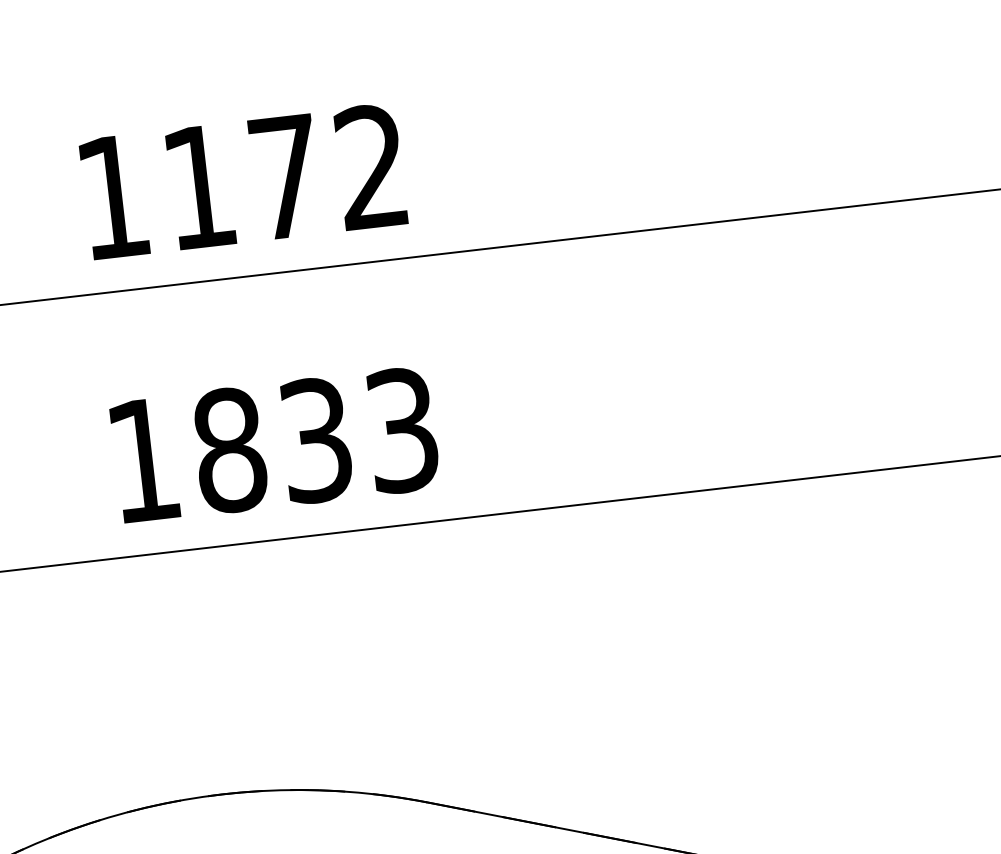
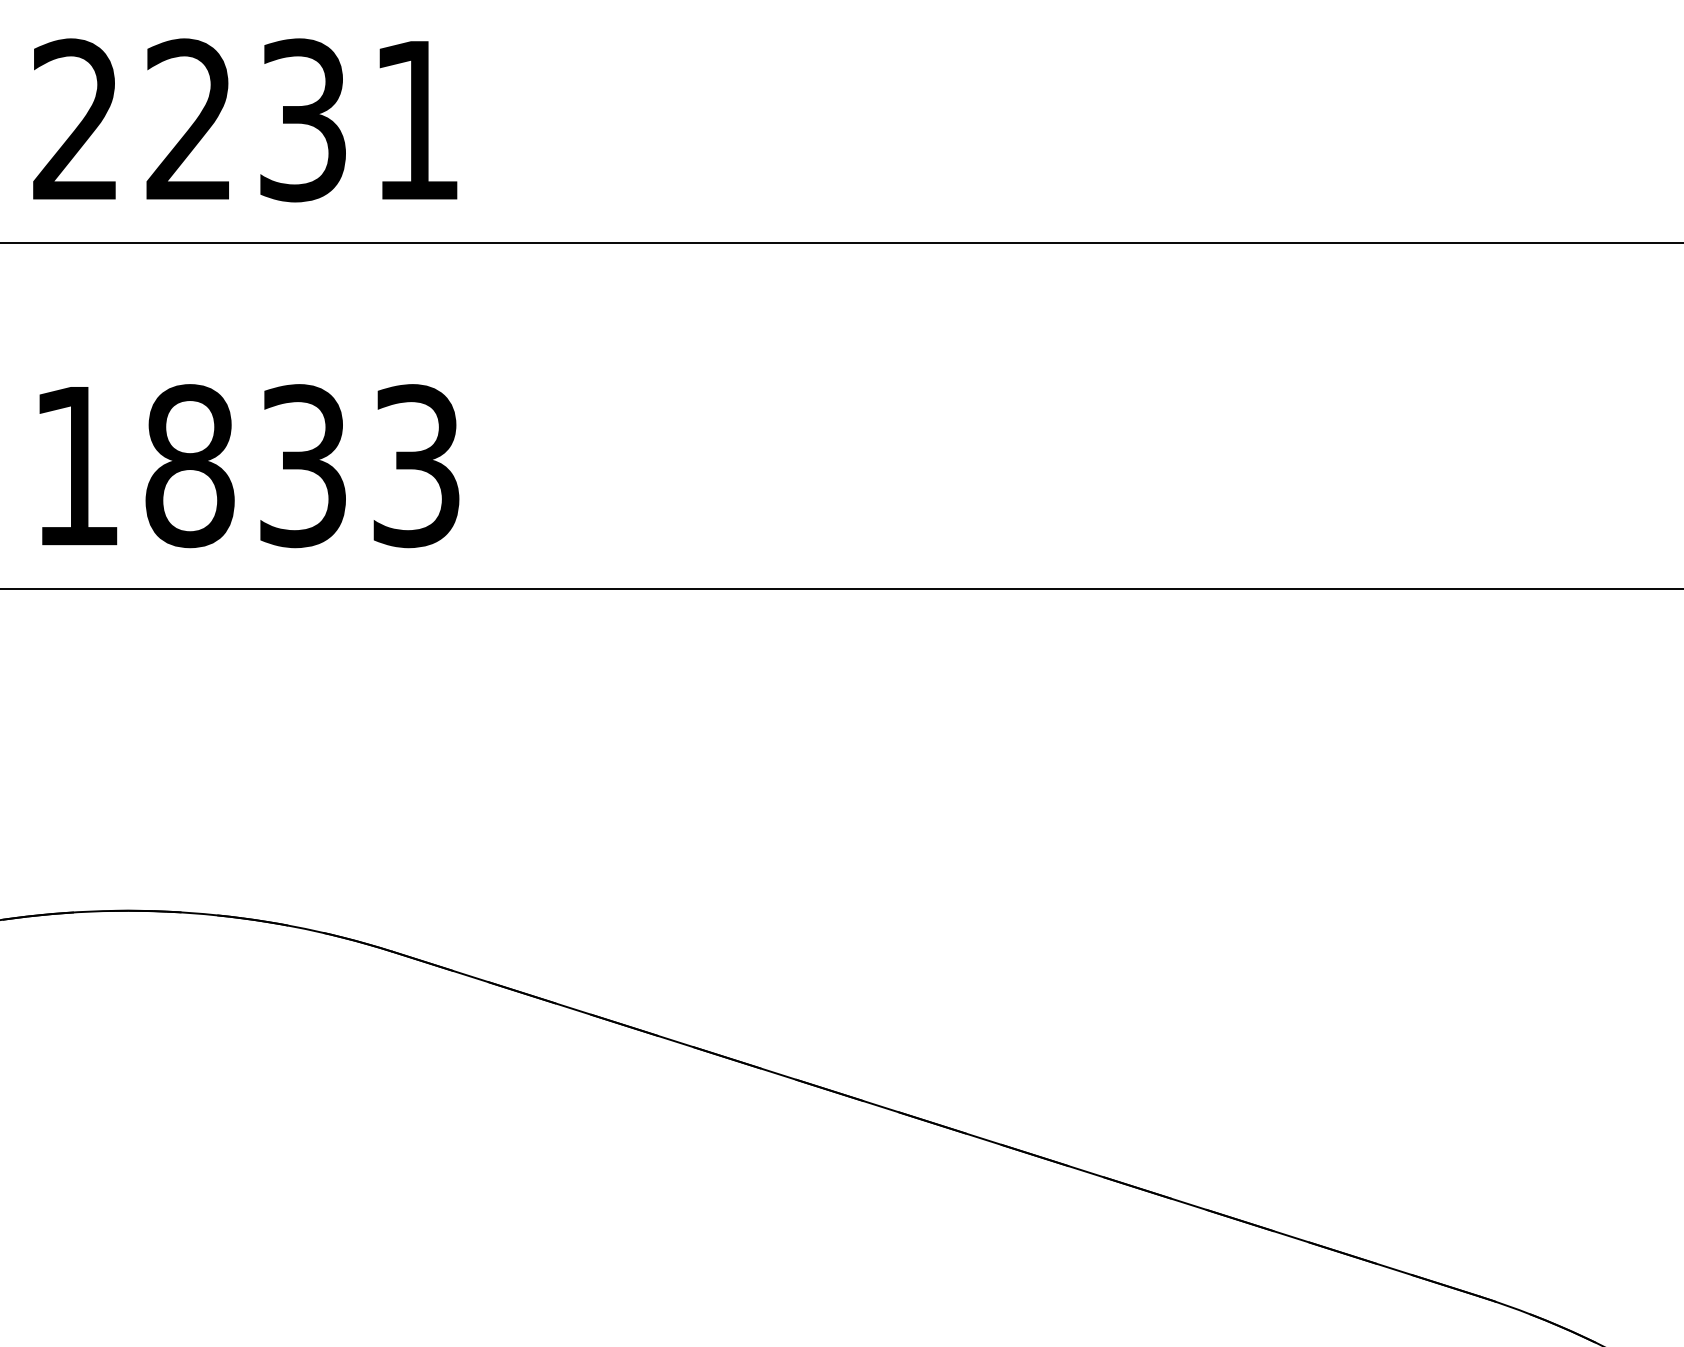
text: (241, 182) -> (245, 120), 1172 -> 2231

